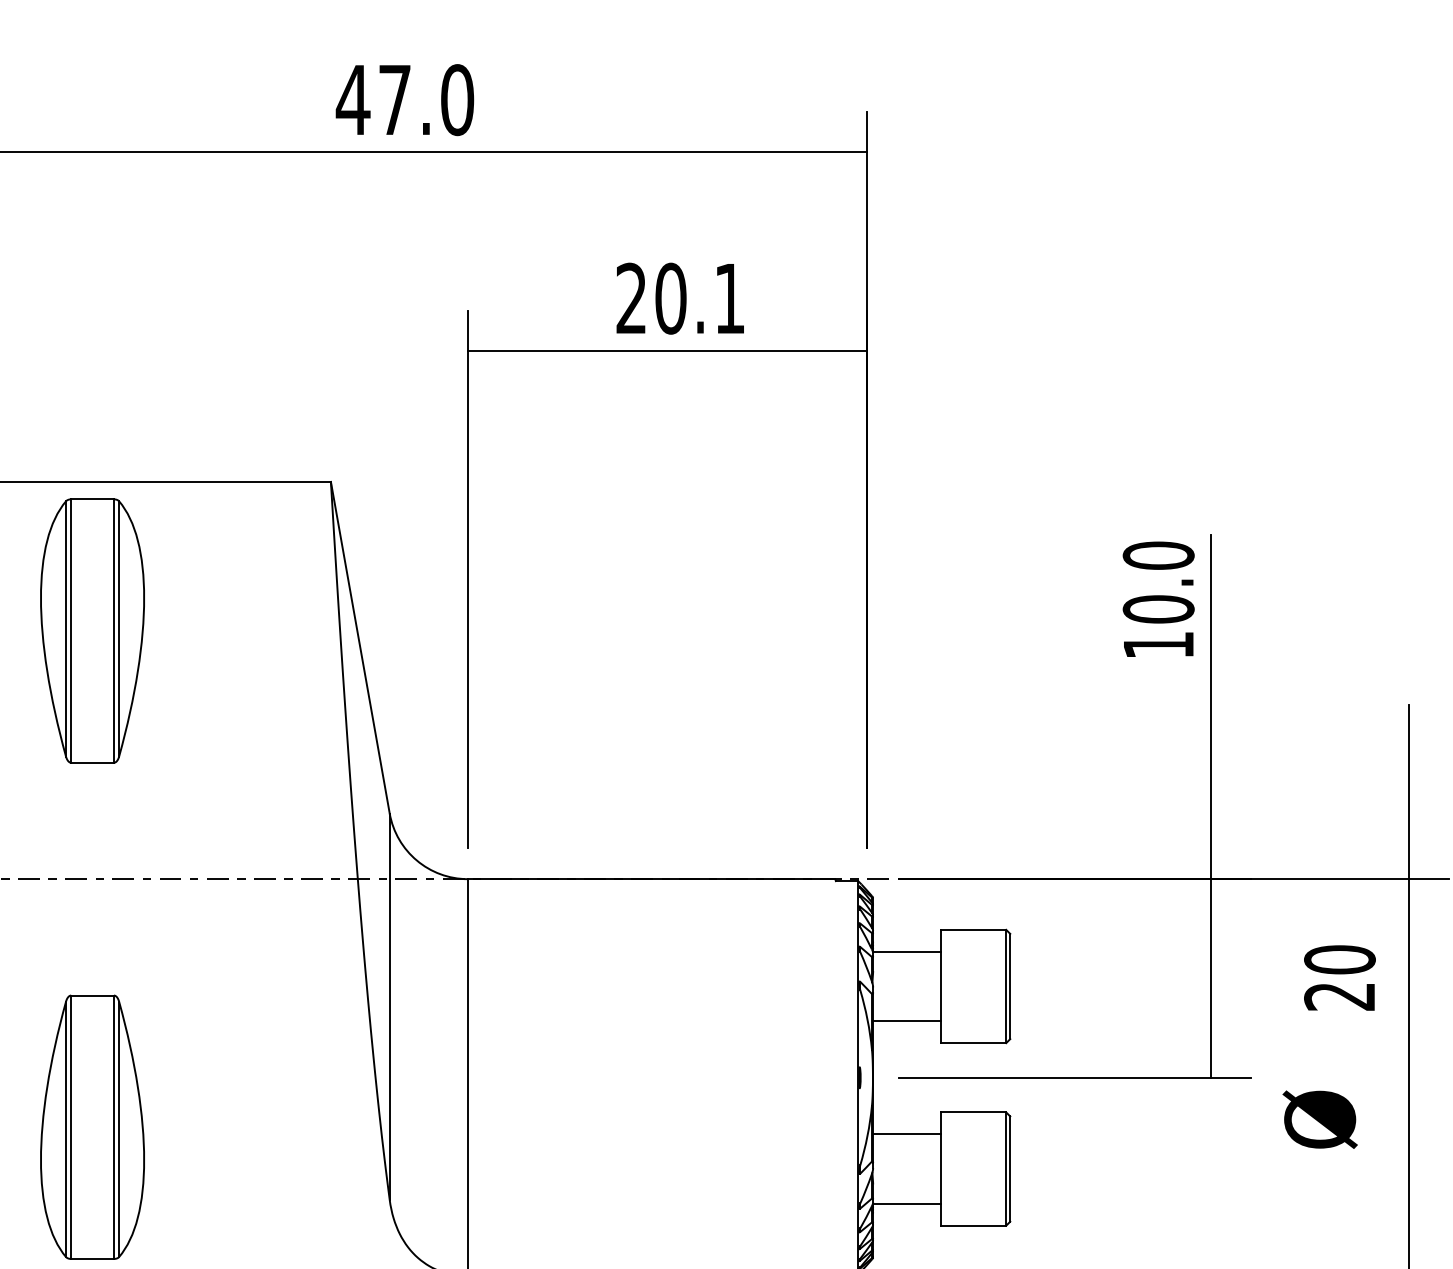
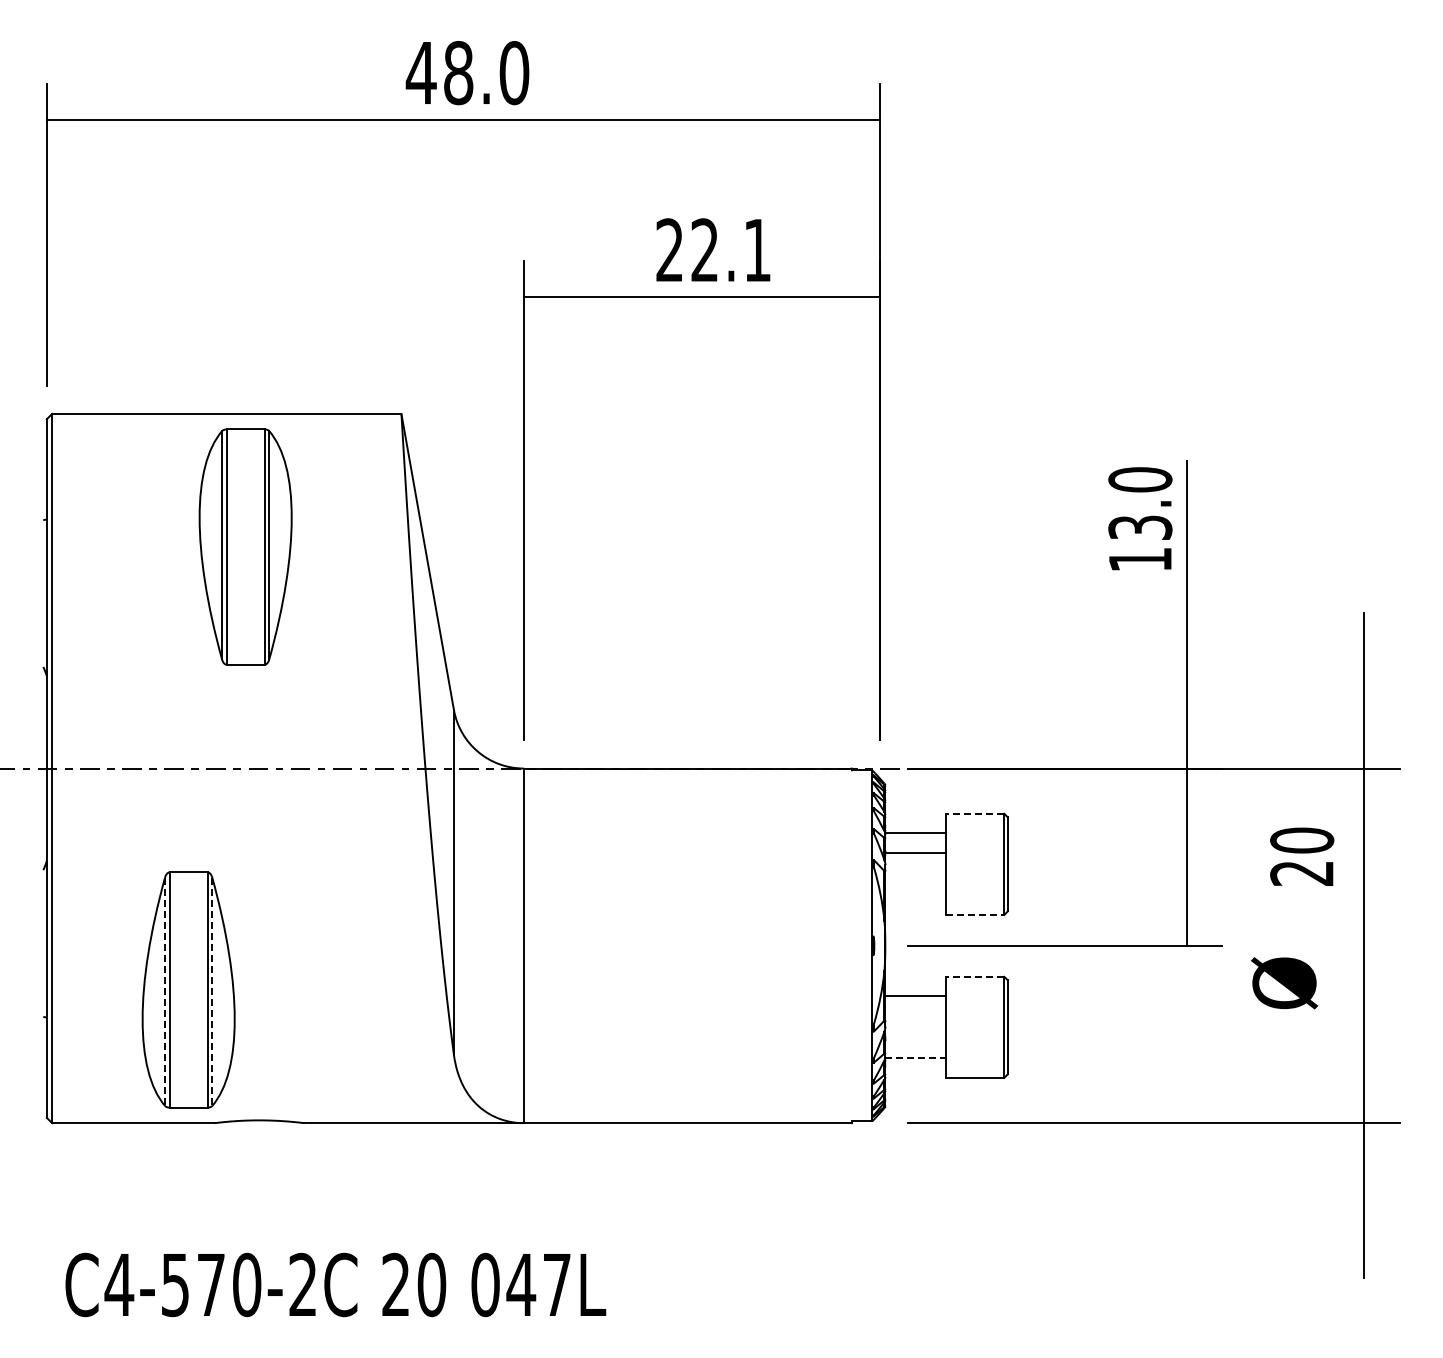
text: (394, 100) -> (458, 73), 47.0 -> 48.0
text: (670, 298) -> (704, 250), 20.1 -> 22.1
text: (1158, 609) -> (1140, 527), 10.0 -> 13.0
part: (92, 630) -> (245, 546), moved
line: (972, 929) -> (974, 813), solid -> dashed
line: (906, 1021) -> (915, 853), moved
line: (973, 1042) -> (975, 914), solid -> dashed
line: (972, 1112) -> (974, 976), solid -> dashed
line: (65, 1128) -> (164, 991), solid -> dashed
line: (119, 1128) -> (212, 991), solid -> dashed
line: (906, 1203) -> (915, 1058), solid -> dashed

